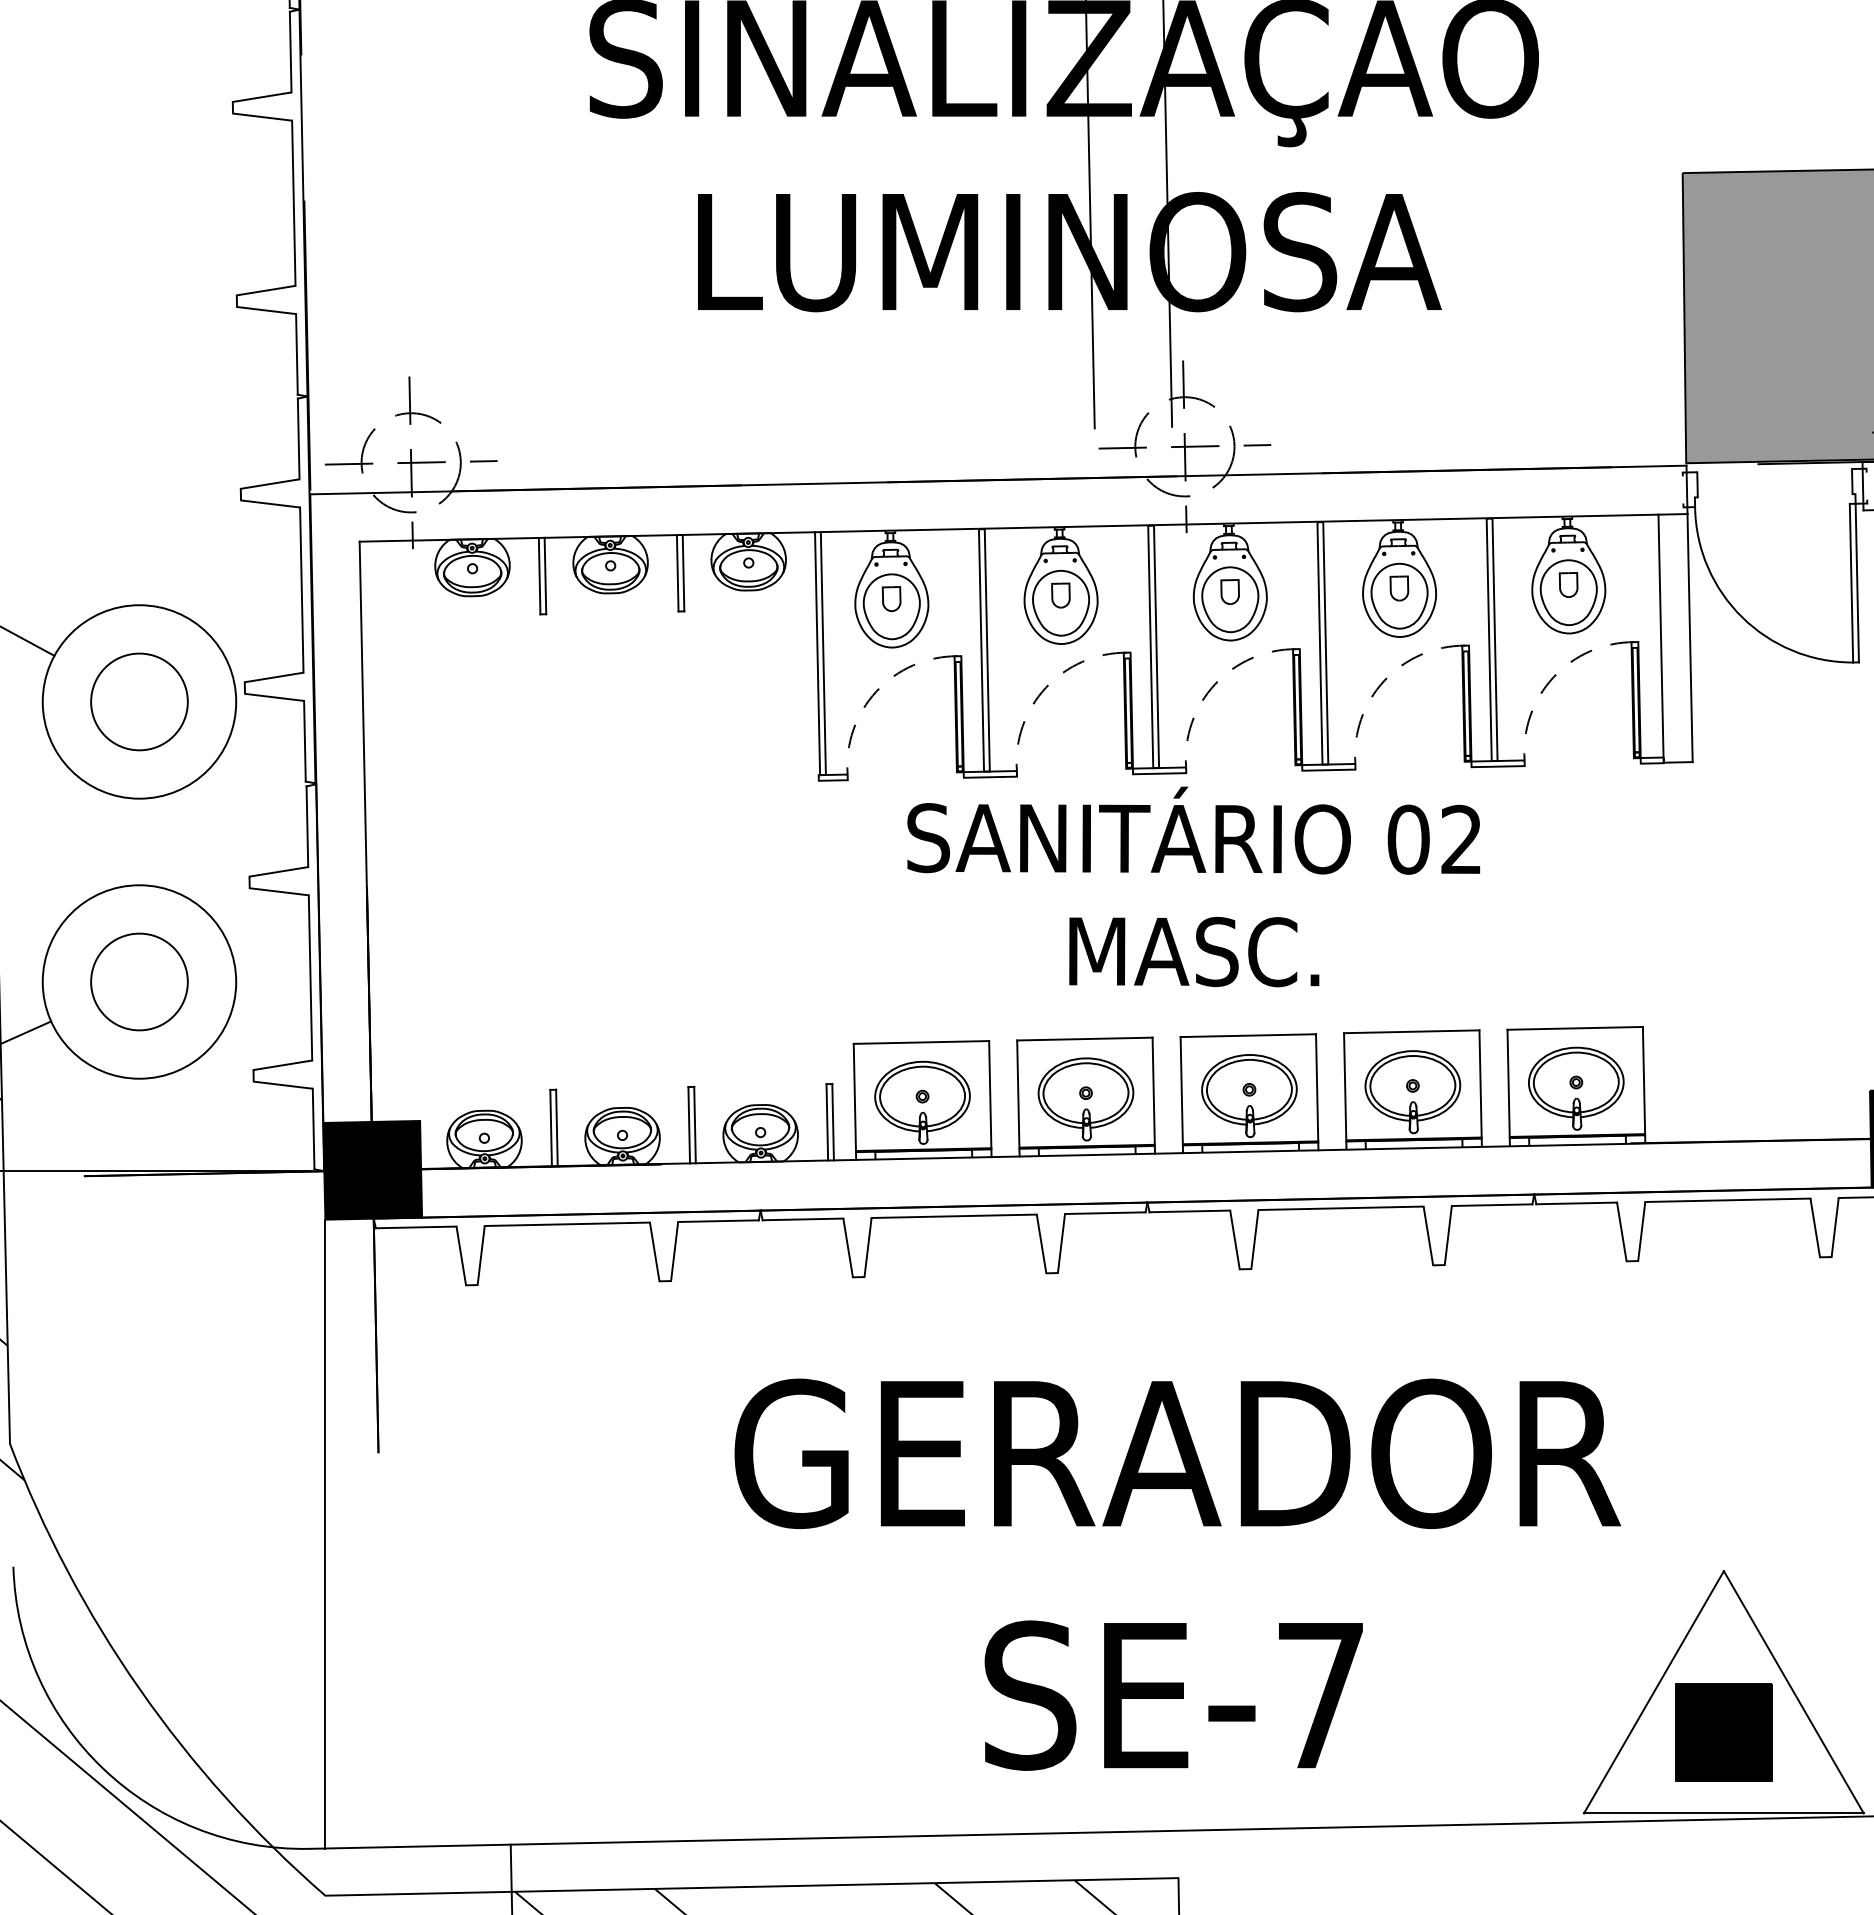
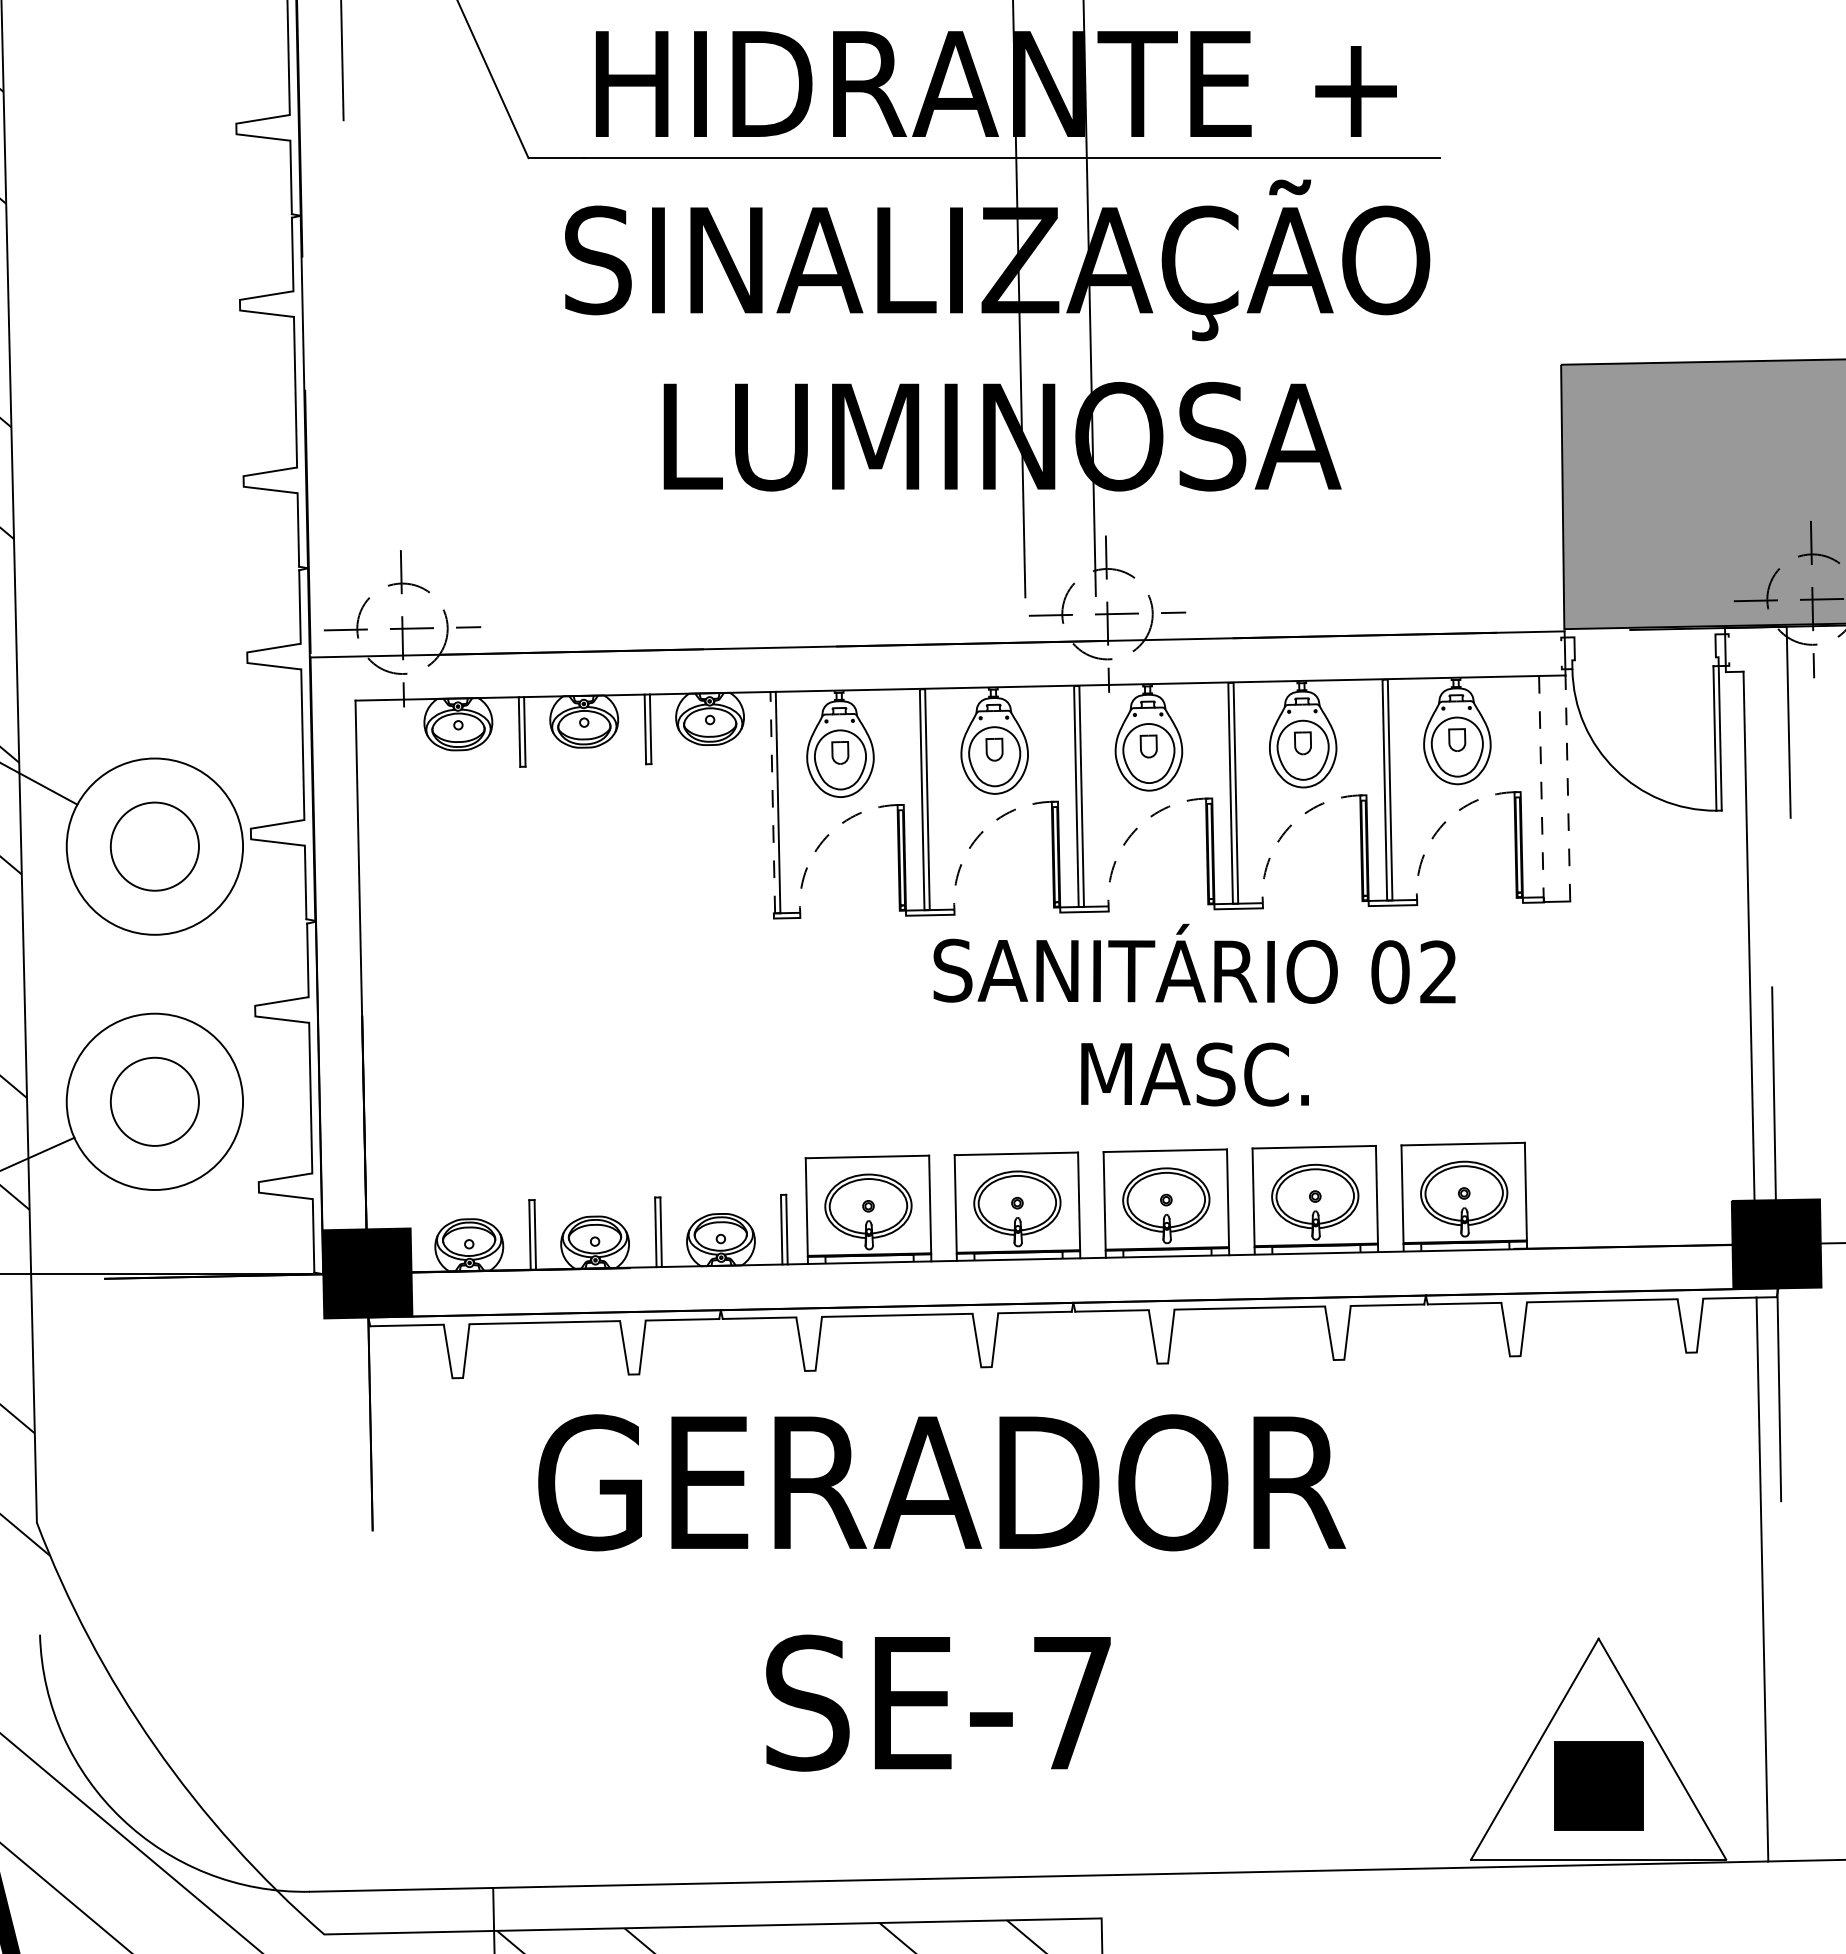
line: (1689, 637) -> (1567, 787), solid -> dashed
line: (1661, 639) -> (1541, 789), solid -> dashed
line: (817, 653) -> (772, 802), solid -> dashed
text: (1193, 886) -> (1194, 1014), moved
line: (325, 1533) -> (324, 1604), removed
text: (1177, 1574) -> (941, 1592), moved

